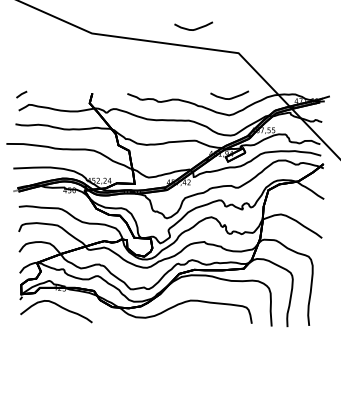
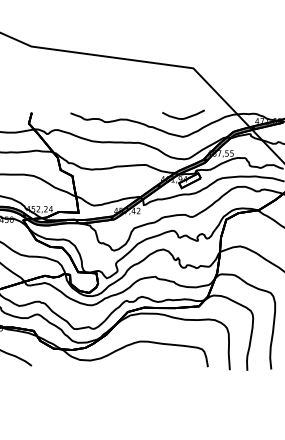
part: (193, 25) -> (143, 37), removed

